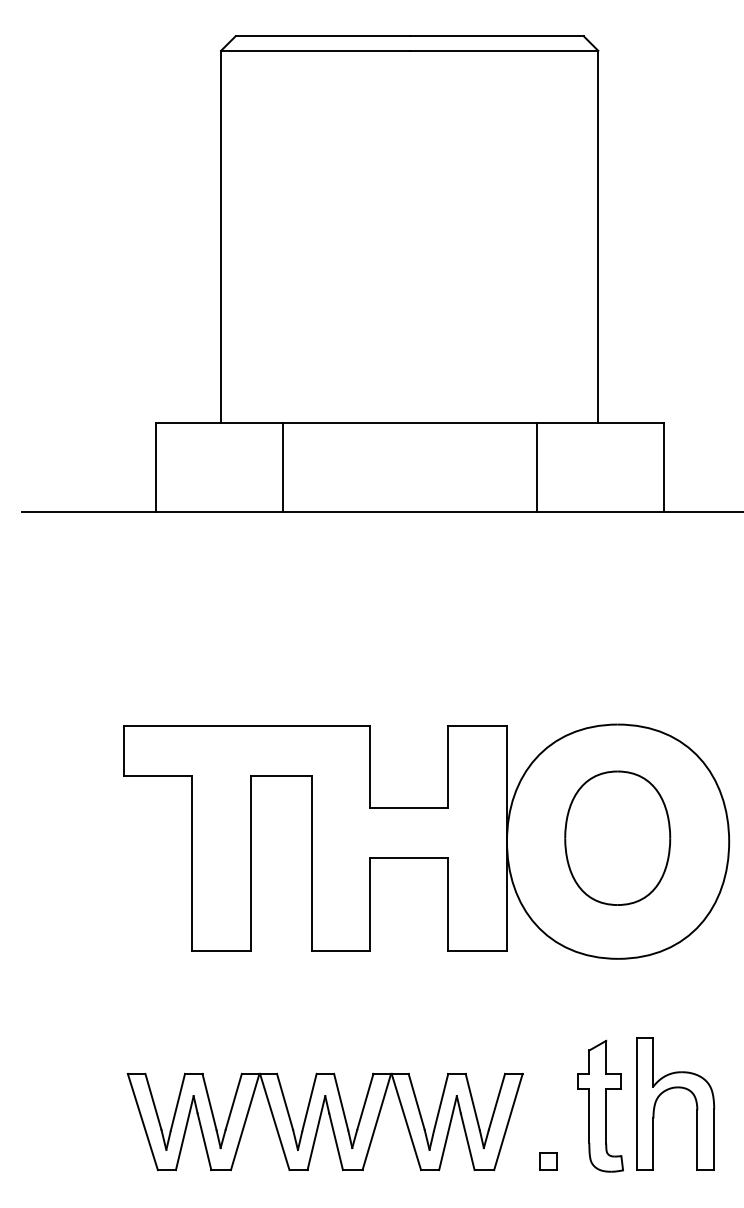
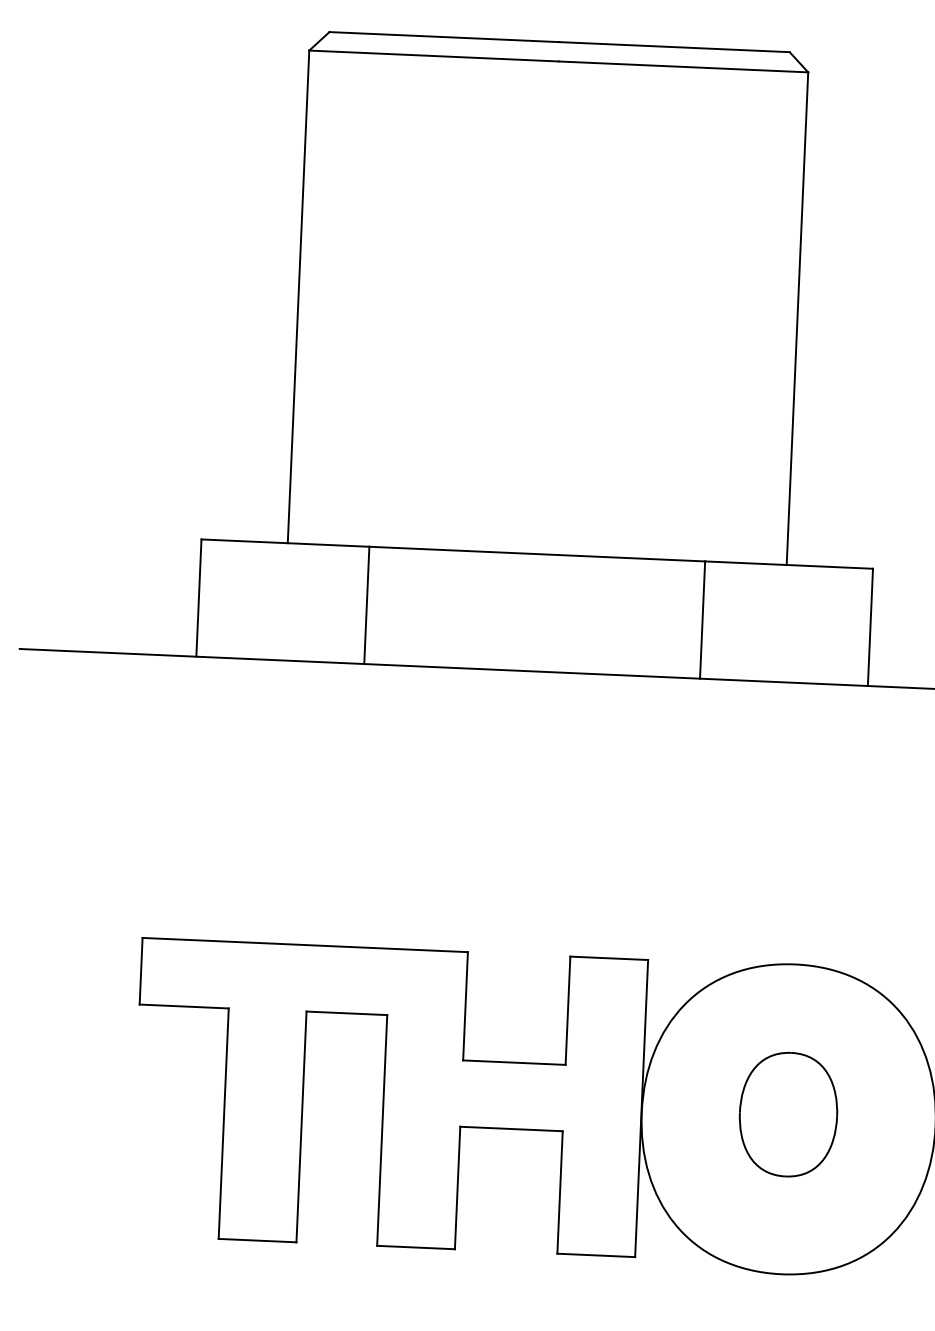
part: (617, 837) -> (788, 1113), size x0.7

